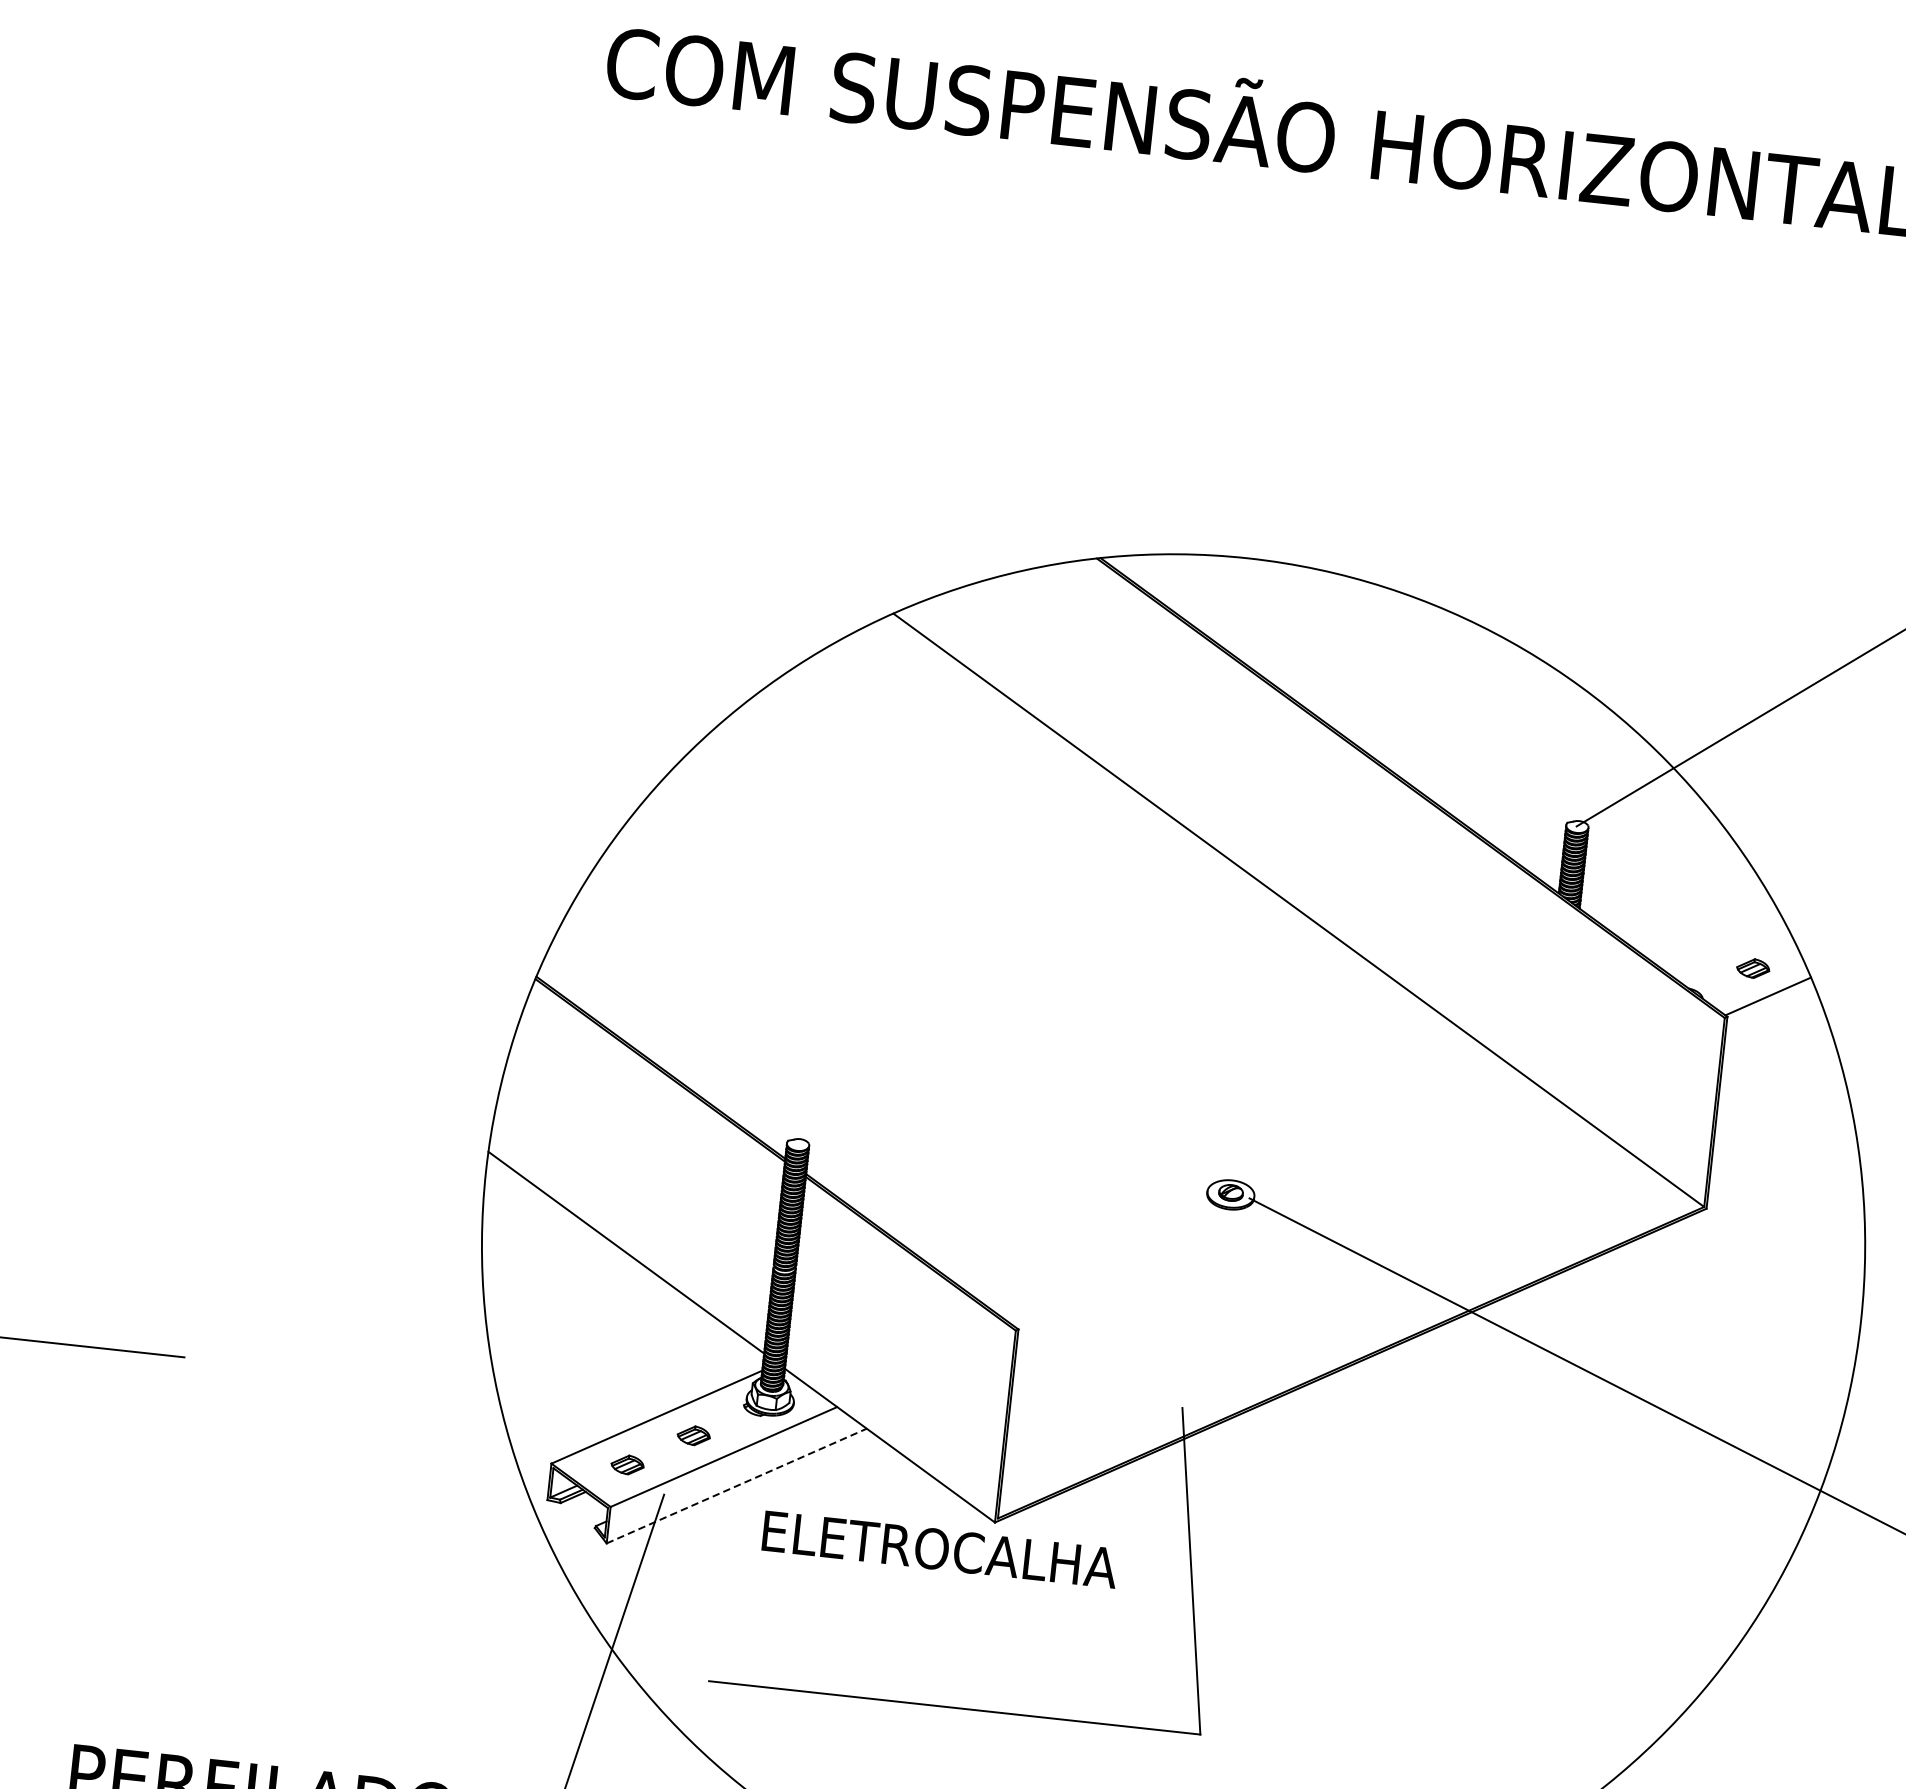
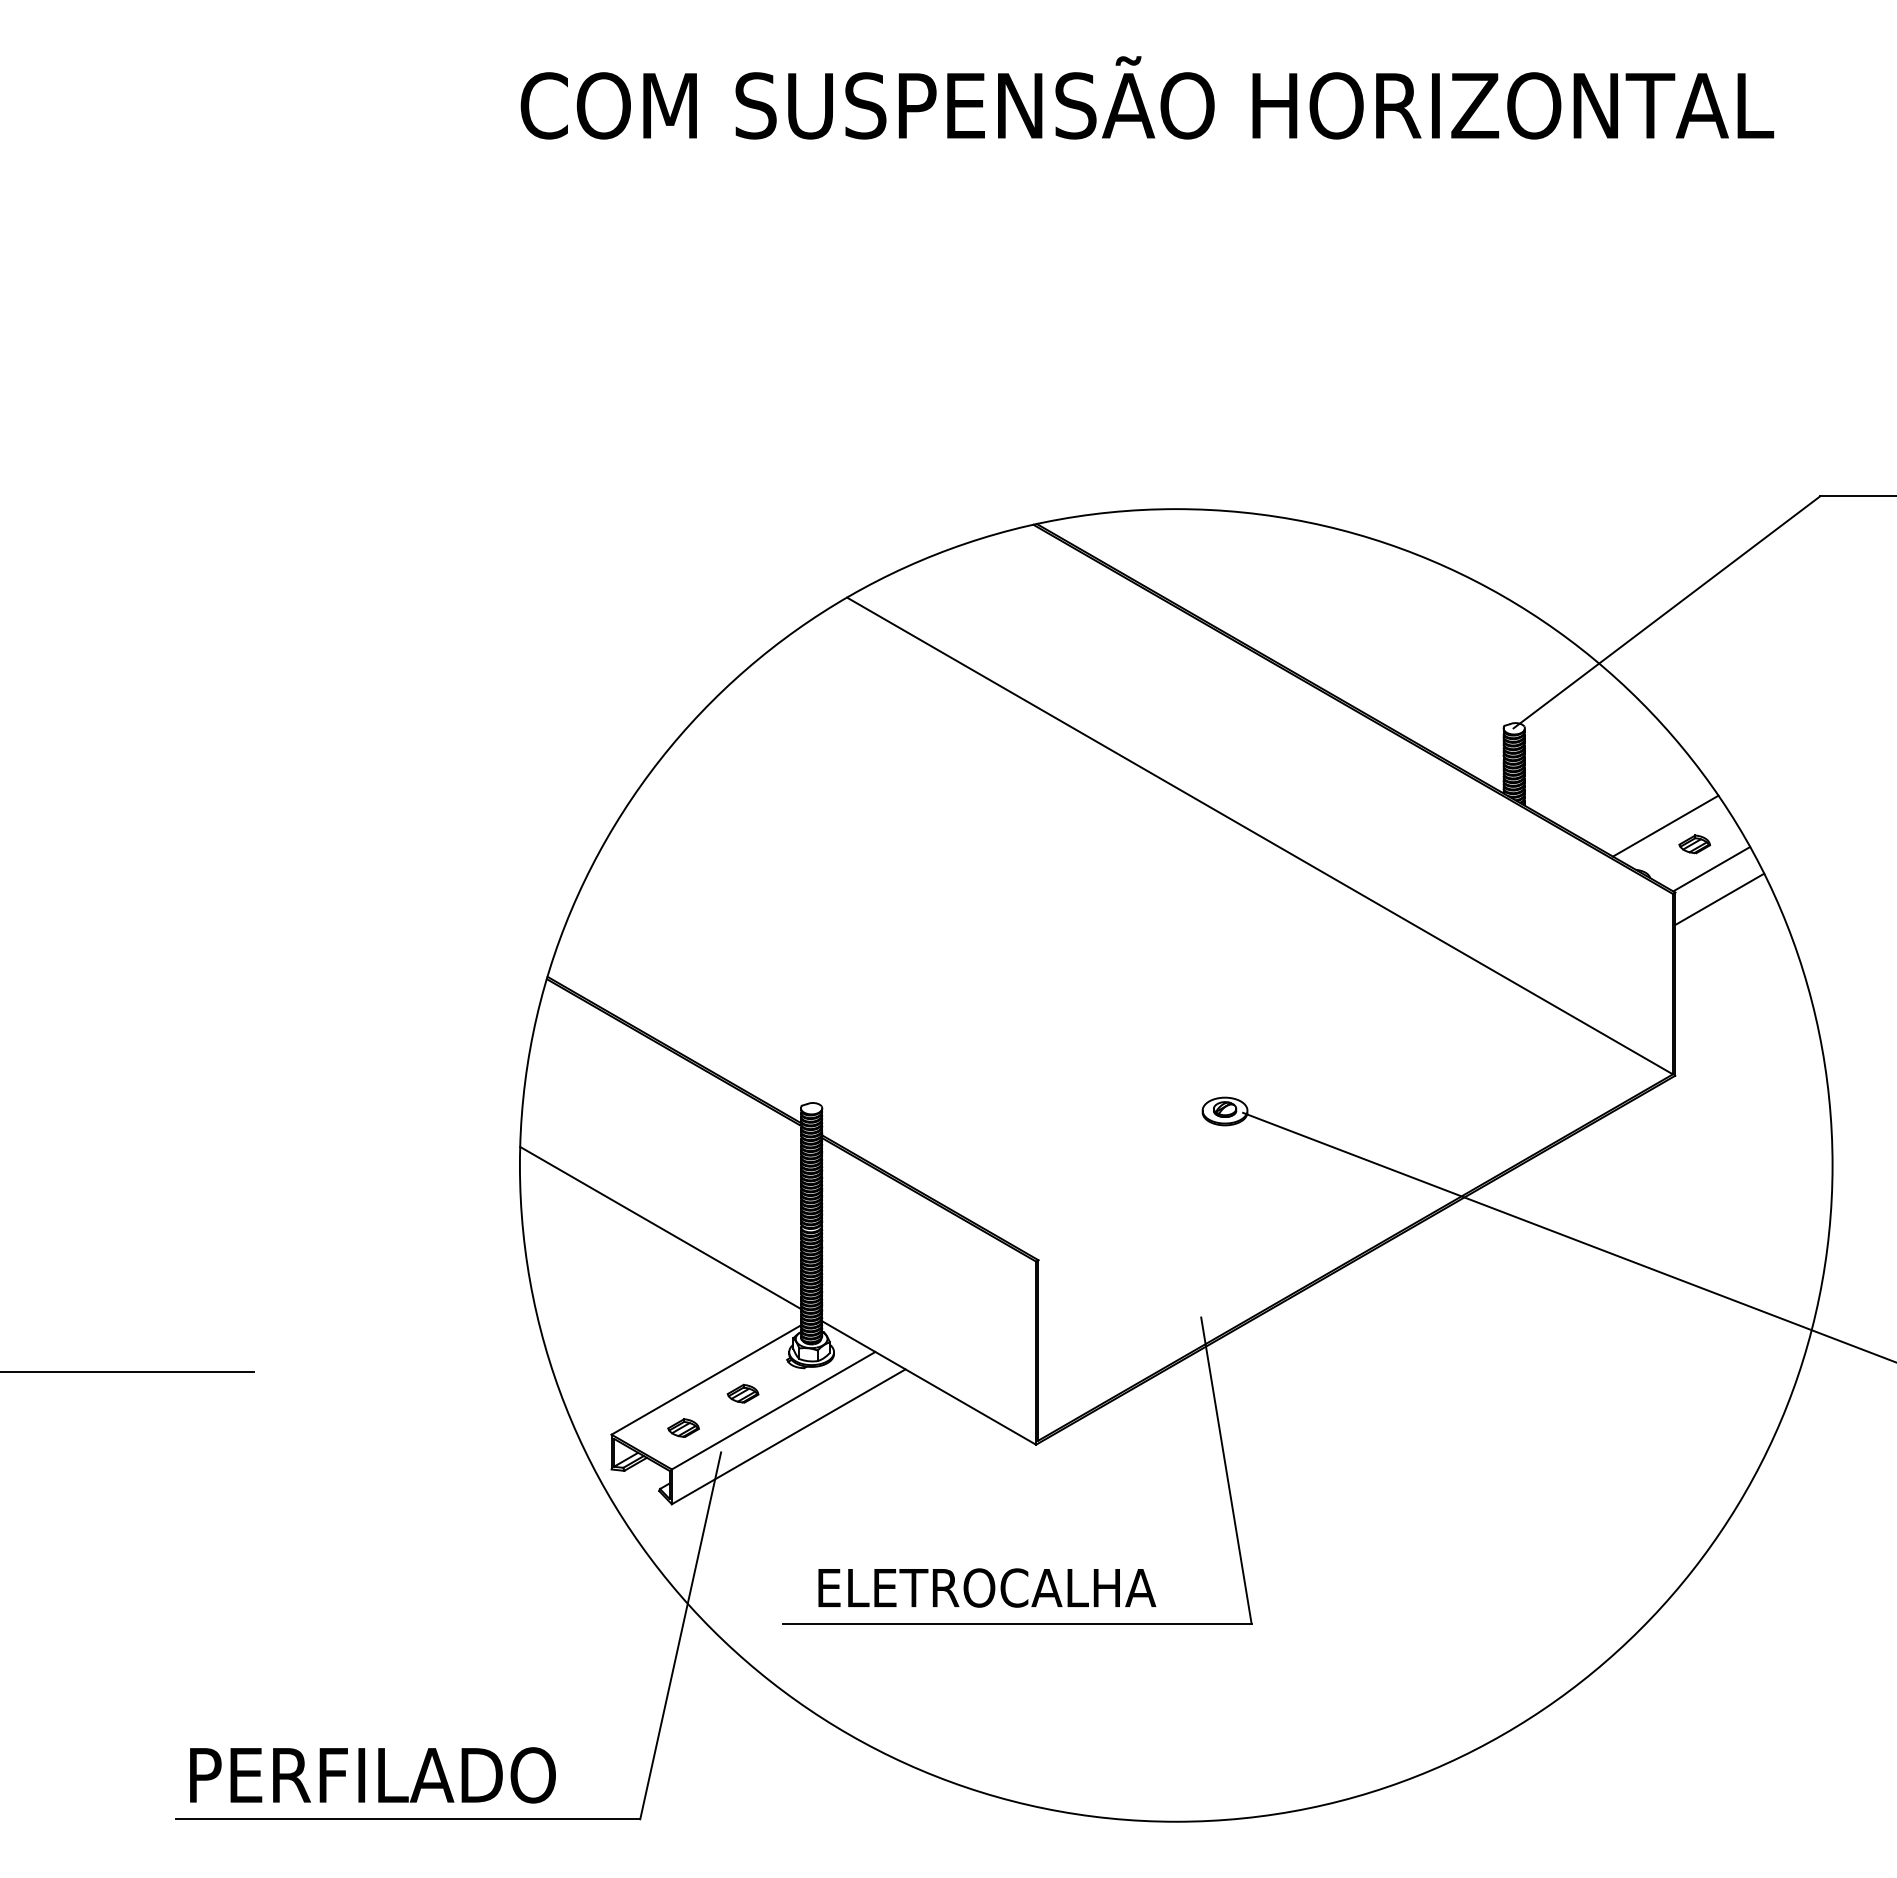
line: (1724, 945) -> (1665, 825), added
line: (1772, 1029) -> (1719, 899), added
line: (736, 1485) -> (788, 1436), dashed -> solid
text: (940, 1549) -> (987, 1587), moved

